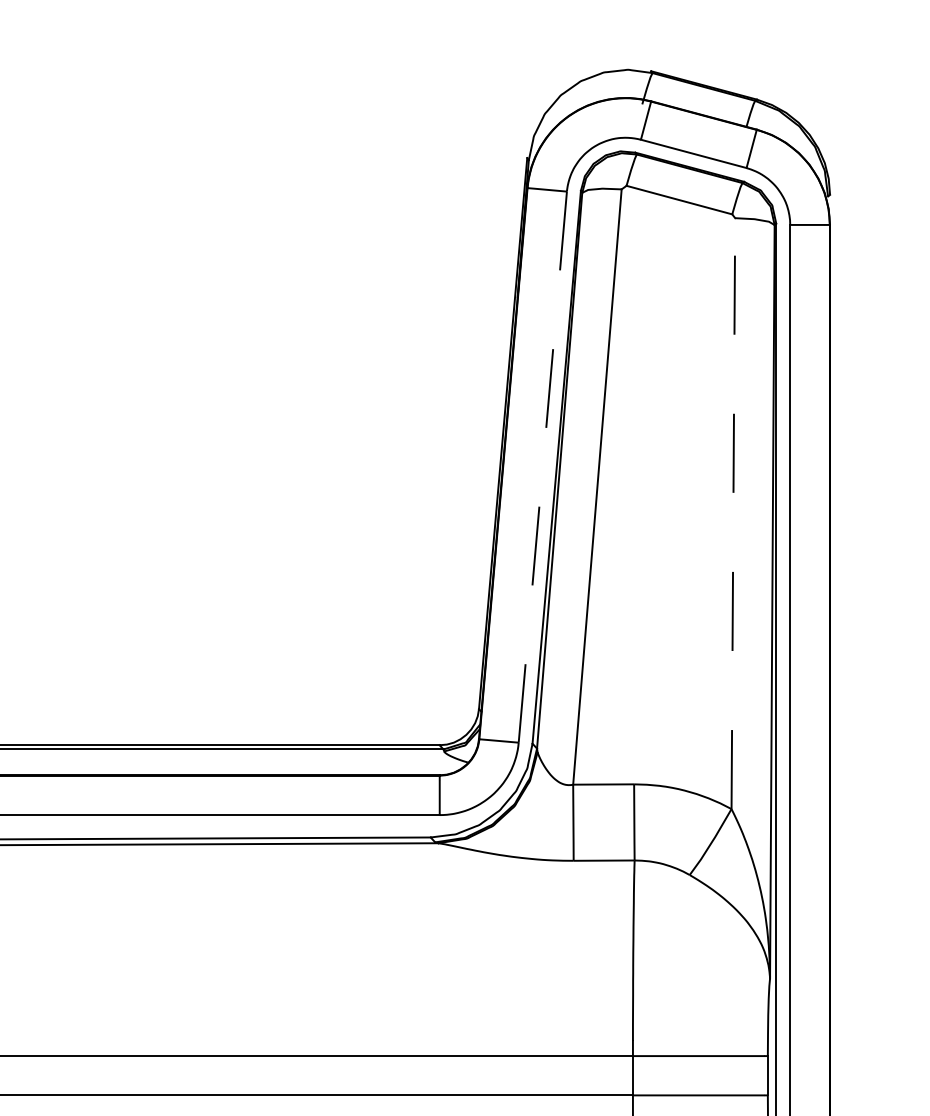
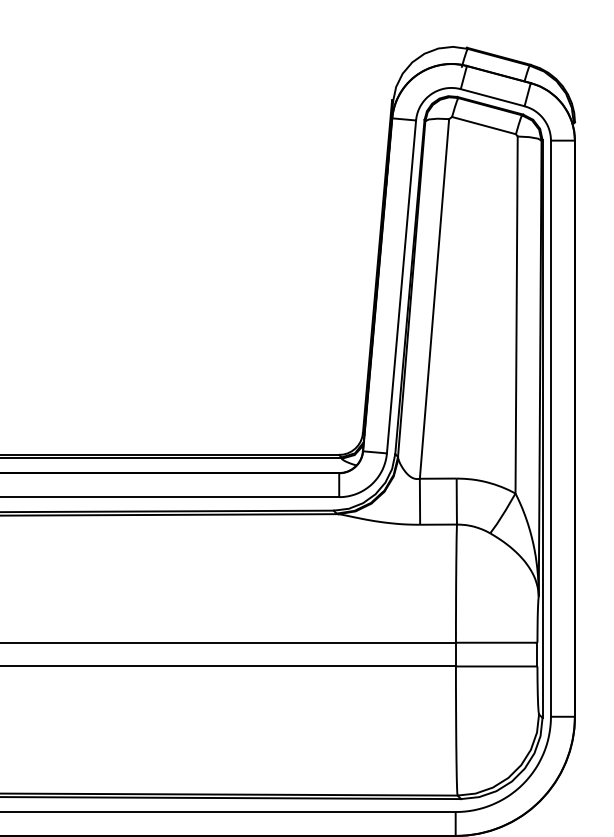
line: (542, 468) -> (401, 287), dashed -> solid
line: (733, 512) -> (516, 314), dashed -> solid

